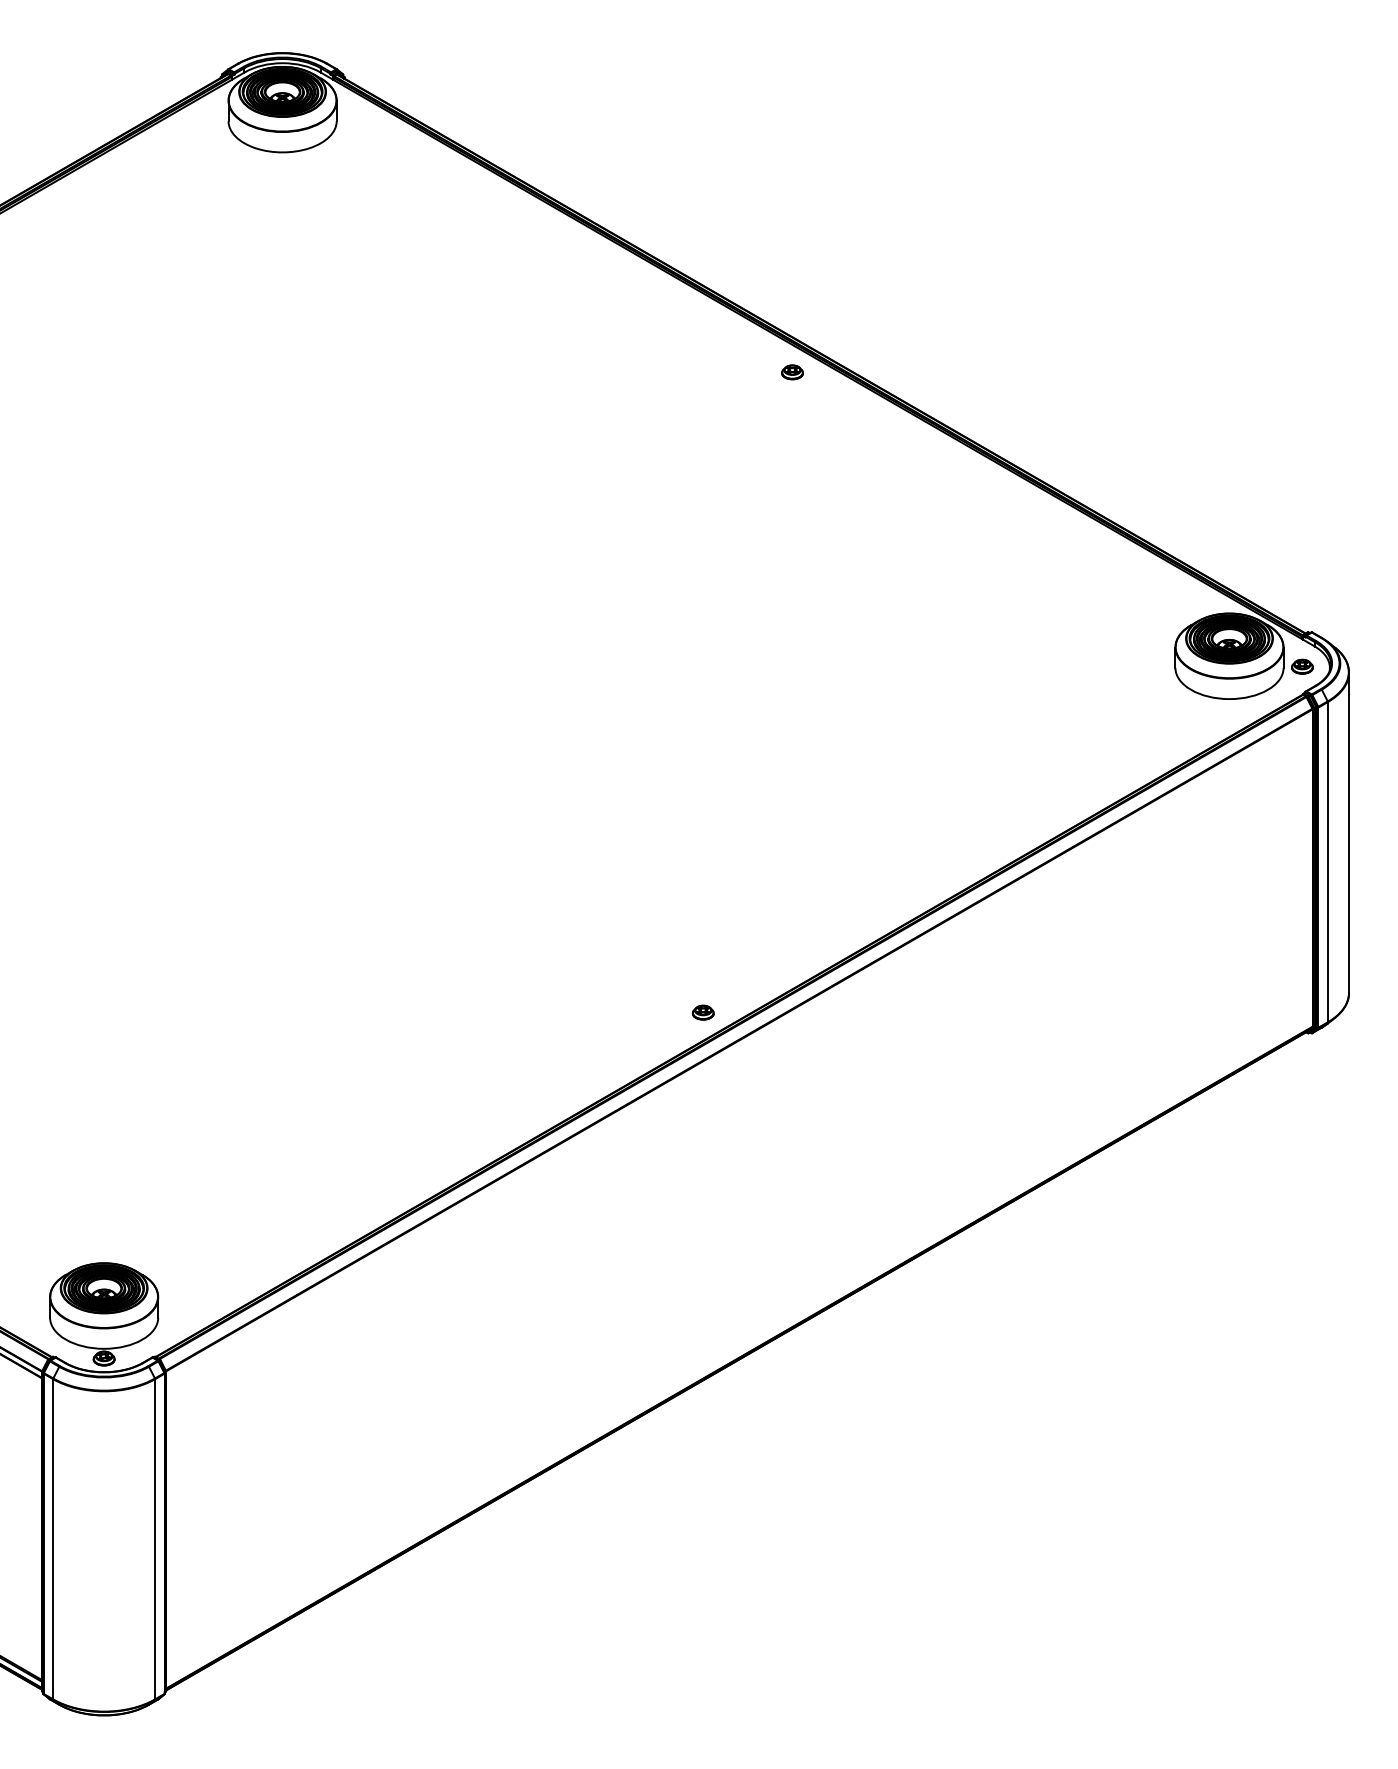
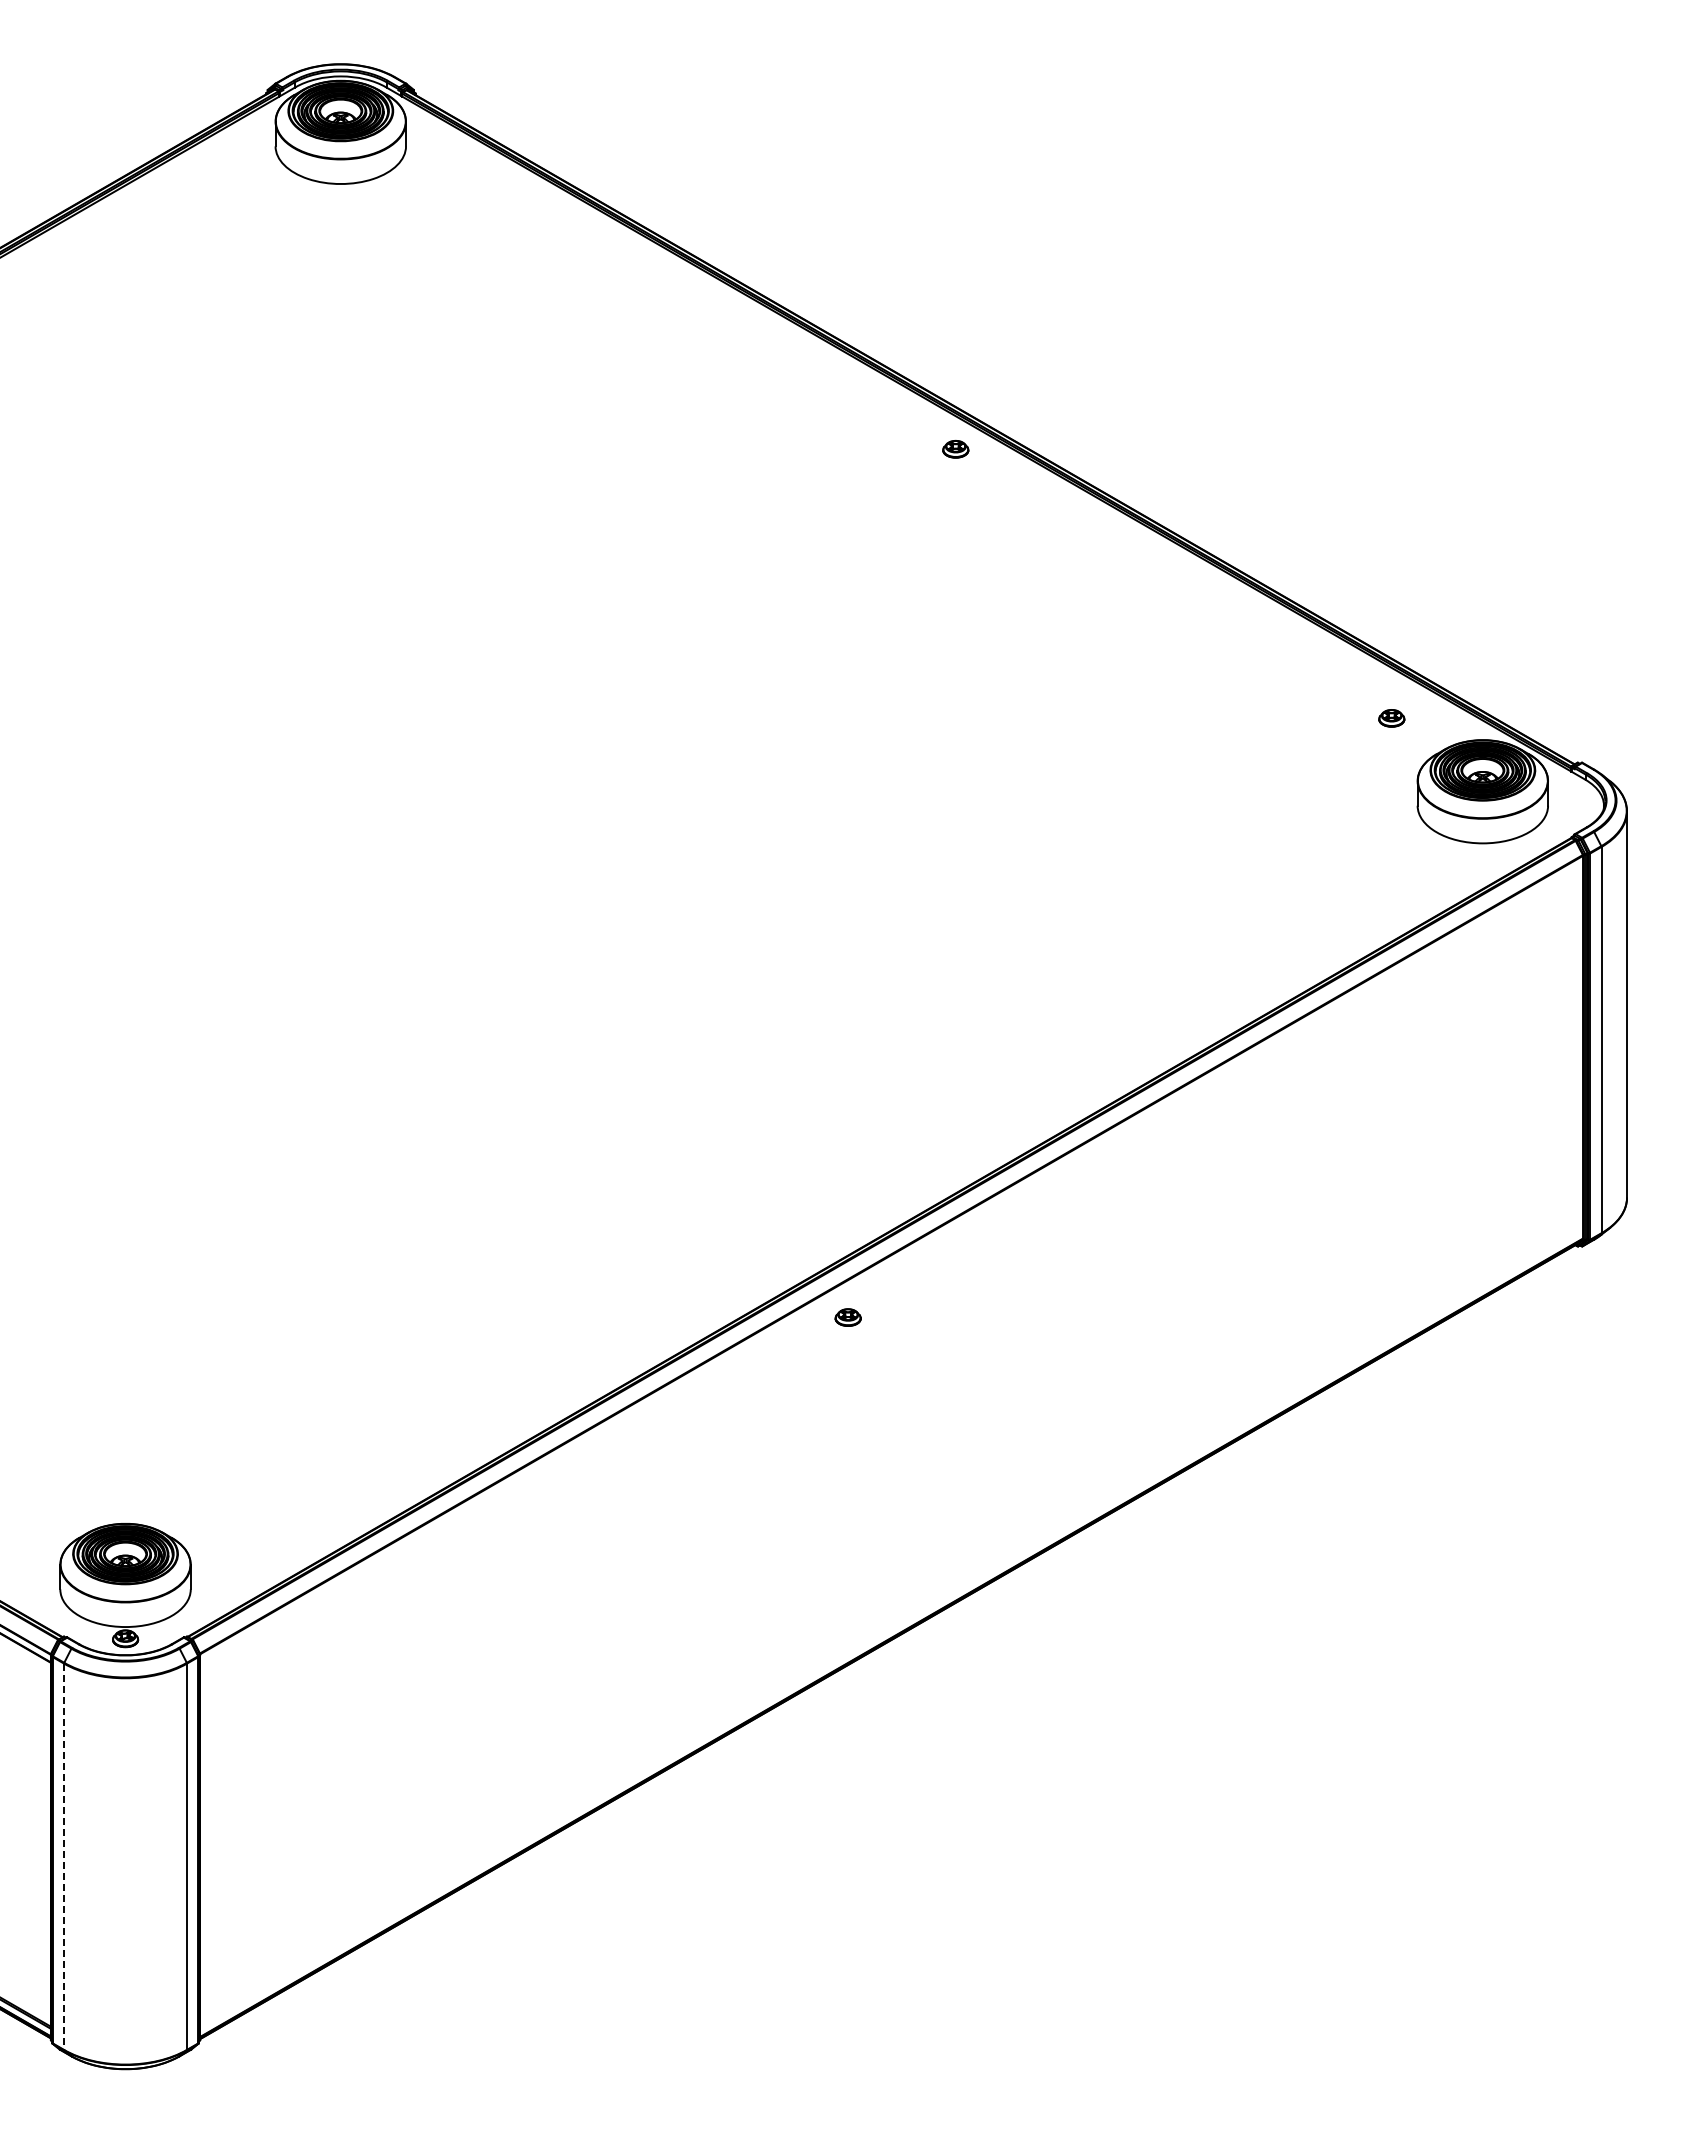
part: (1302, 666) -> (1391, 718), moved
part: (702, 1012) -> (847, 1317), moved
line: (53, 1539) -> (64, 1857), solid -> dashed

